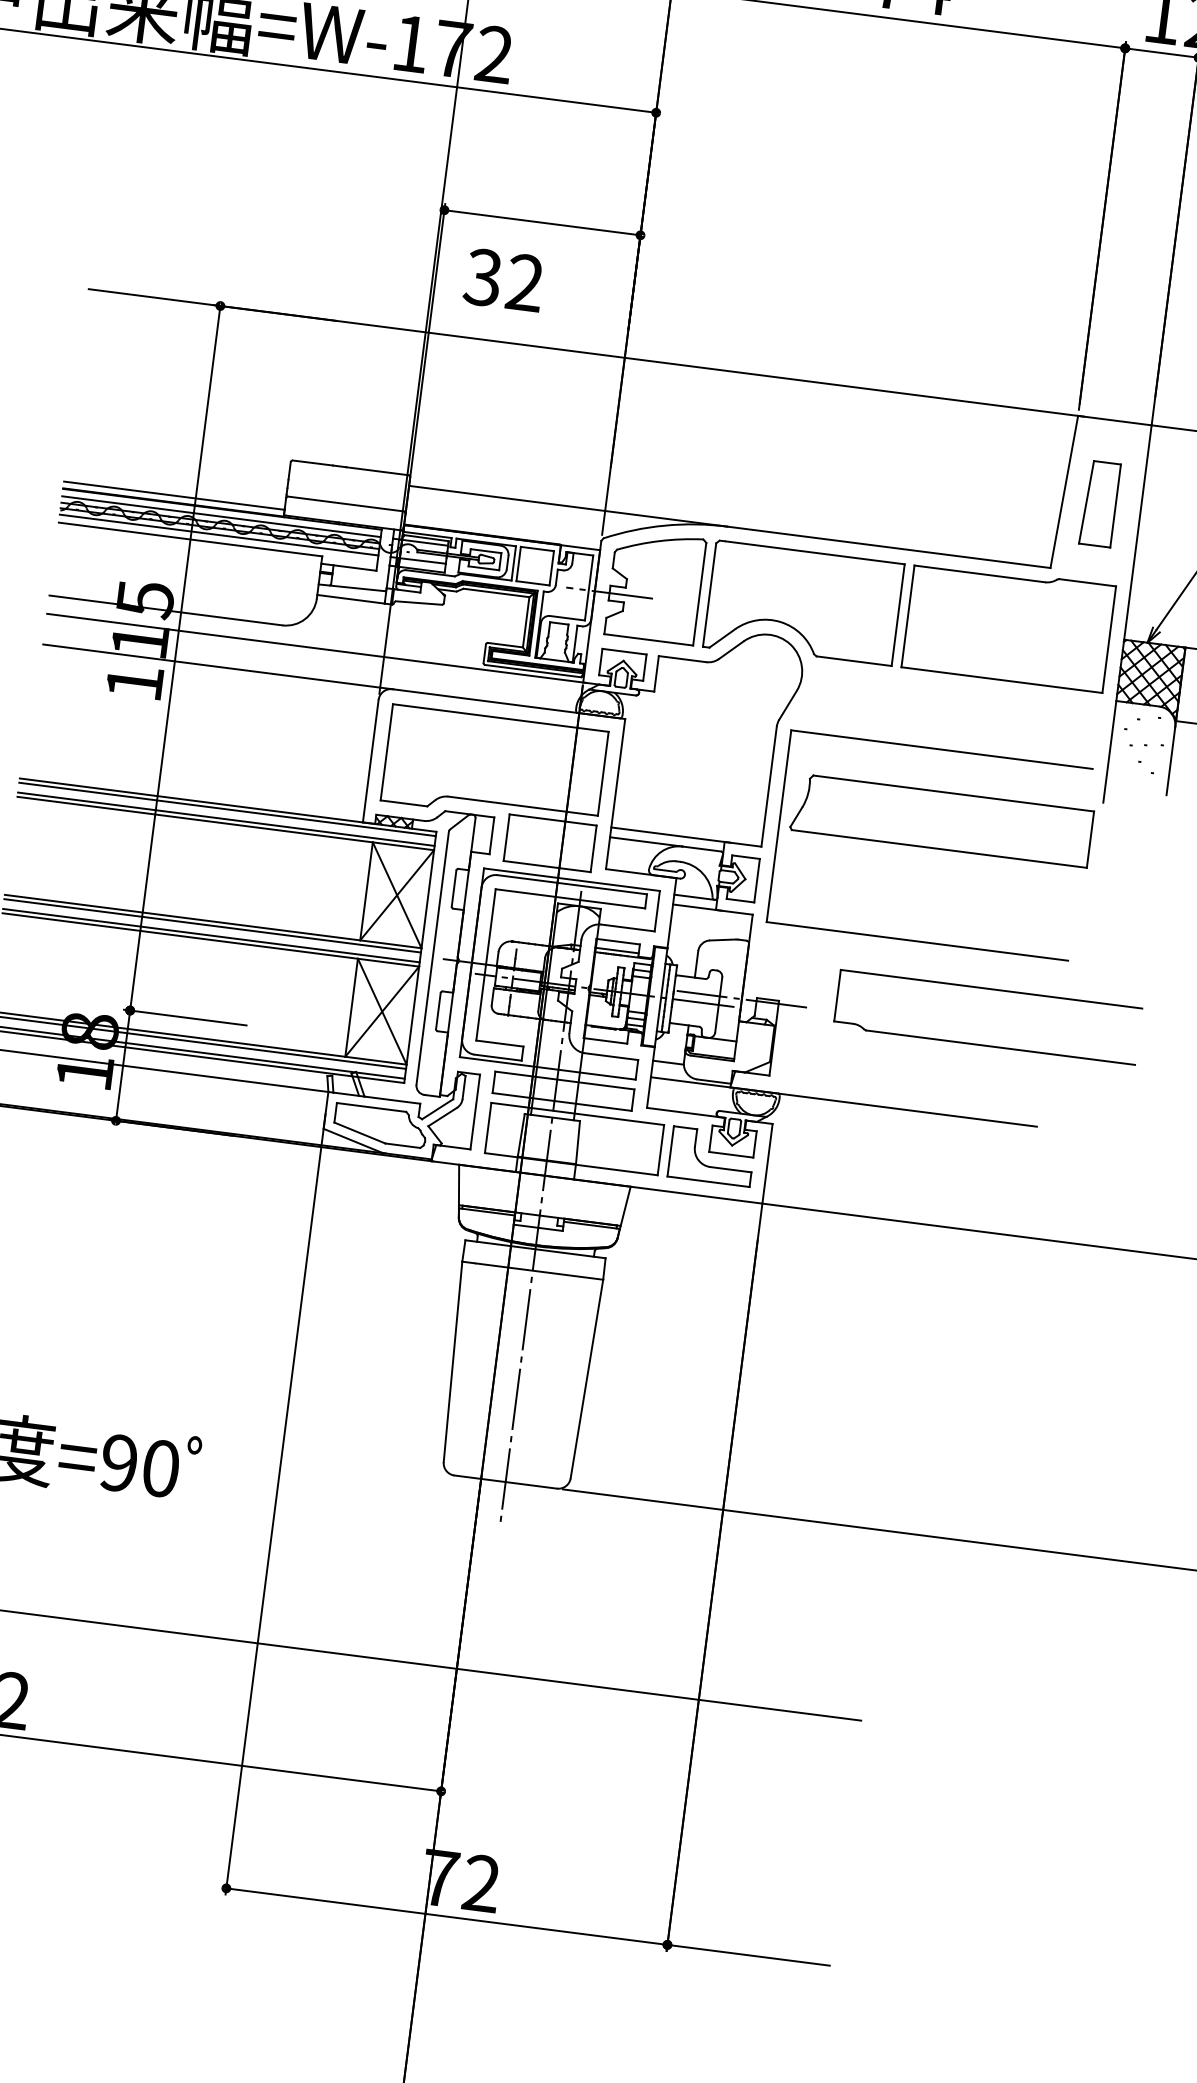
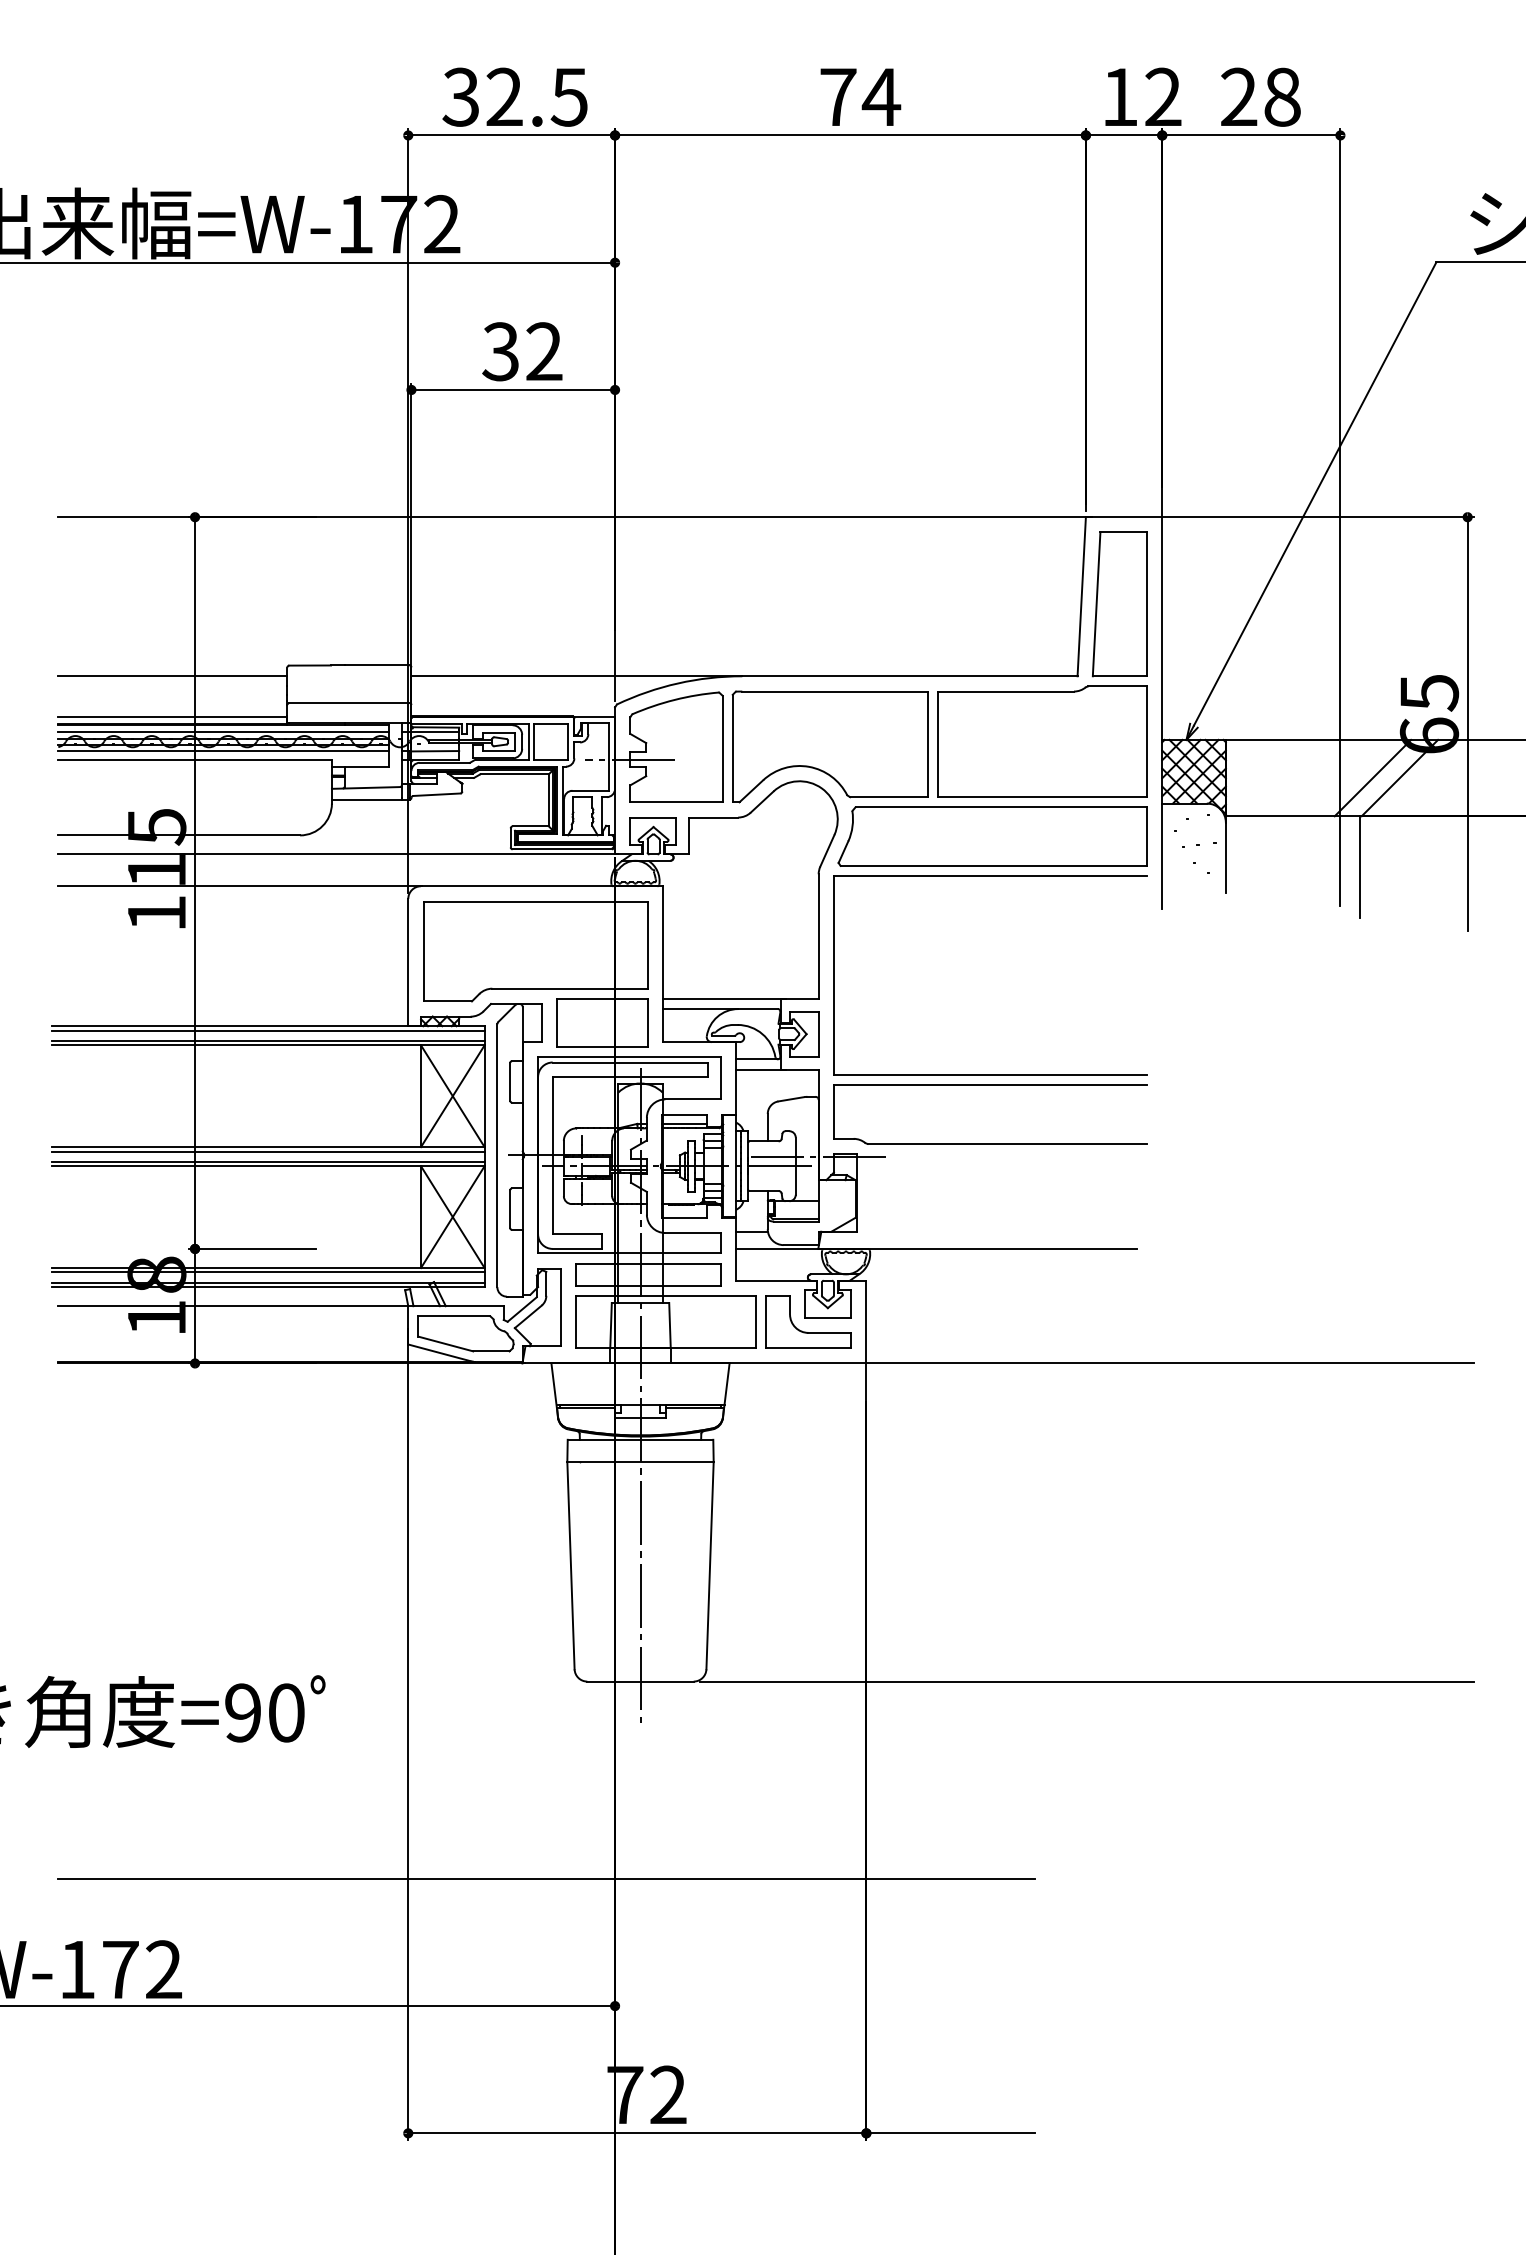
text: (504, 280) -> (522, 351), moved
line: (179, 456) -> (172, 676), added
part: (1099, 504) -> (1119, 604), size x1.67
part: (941, 820) -> (992, 836), moved
part: (991, 989) -> (990, 1085), moved

